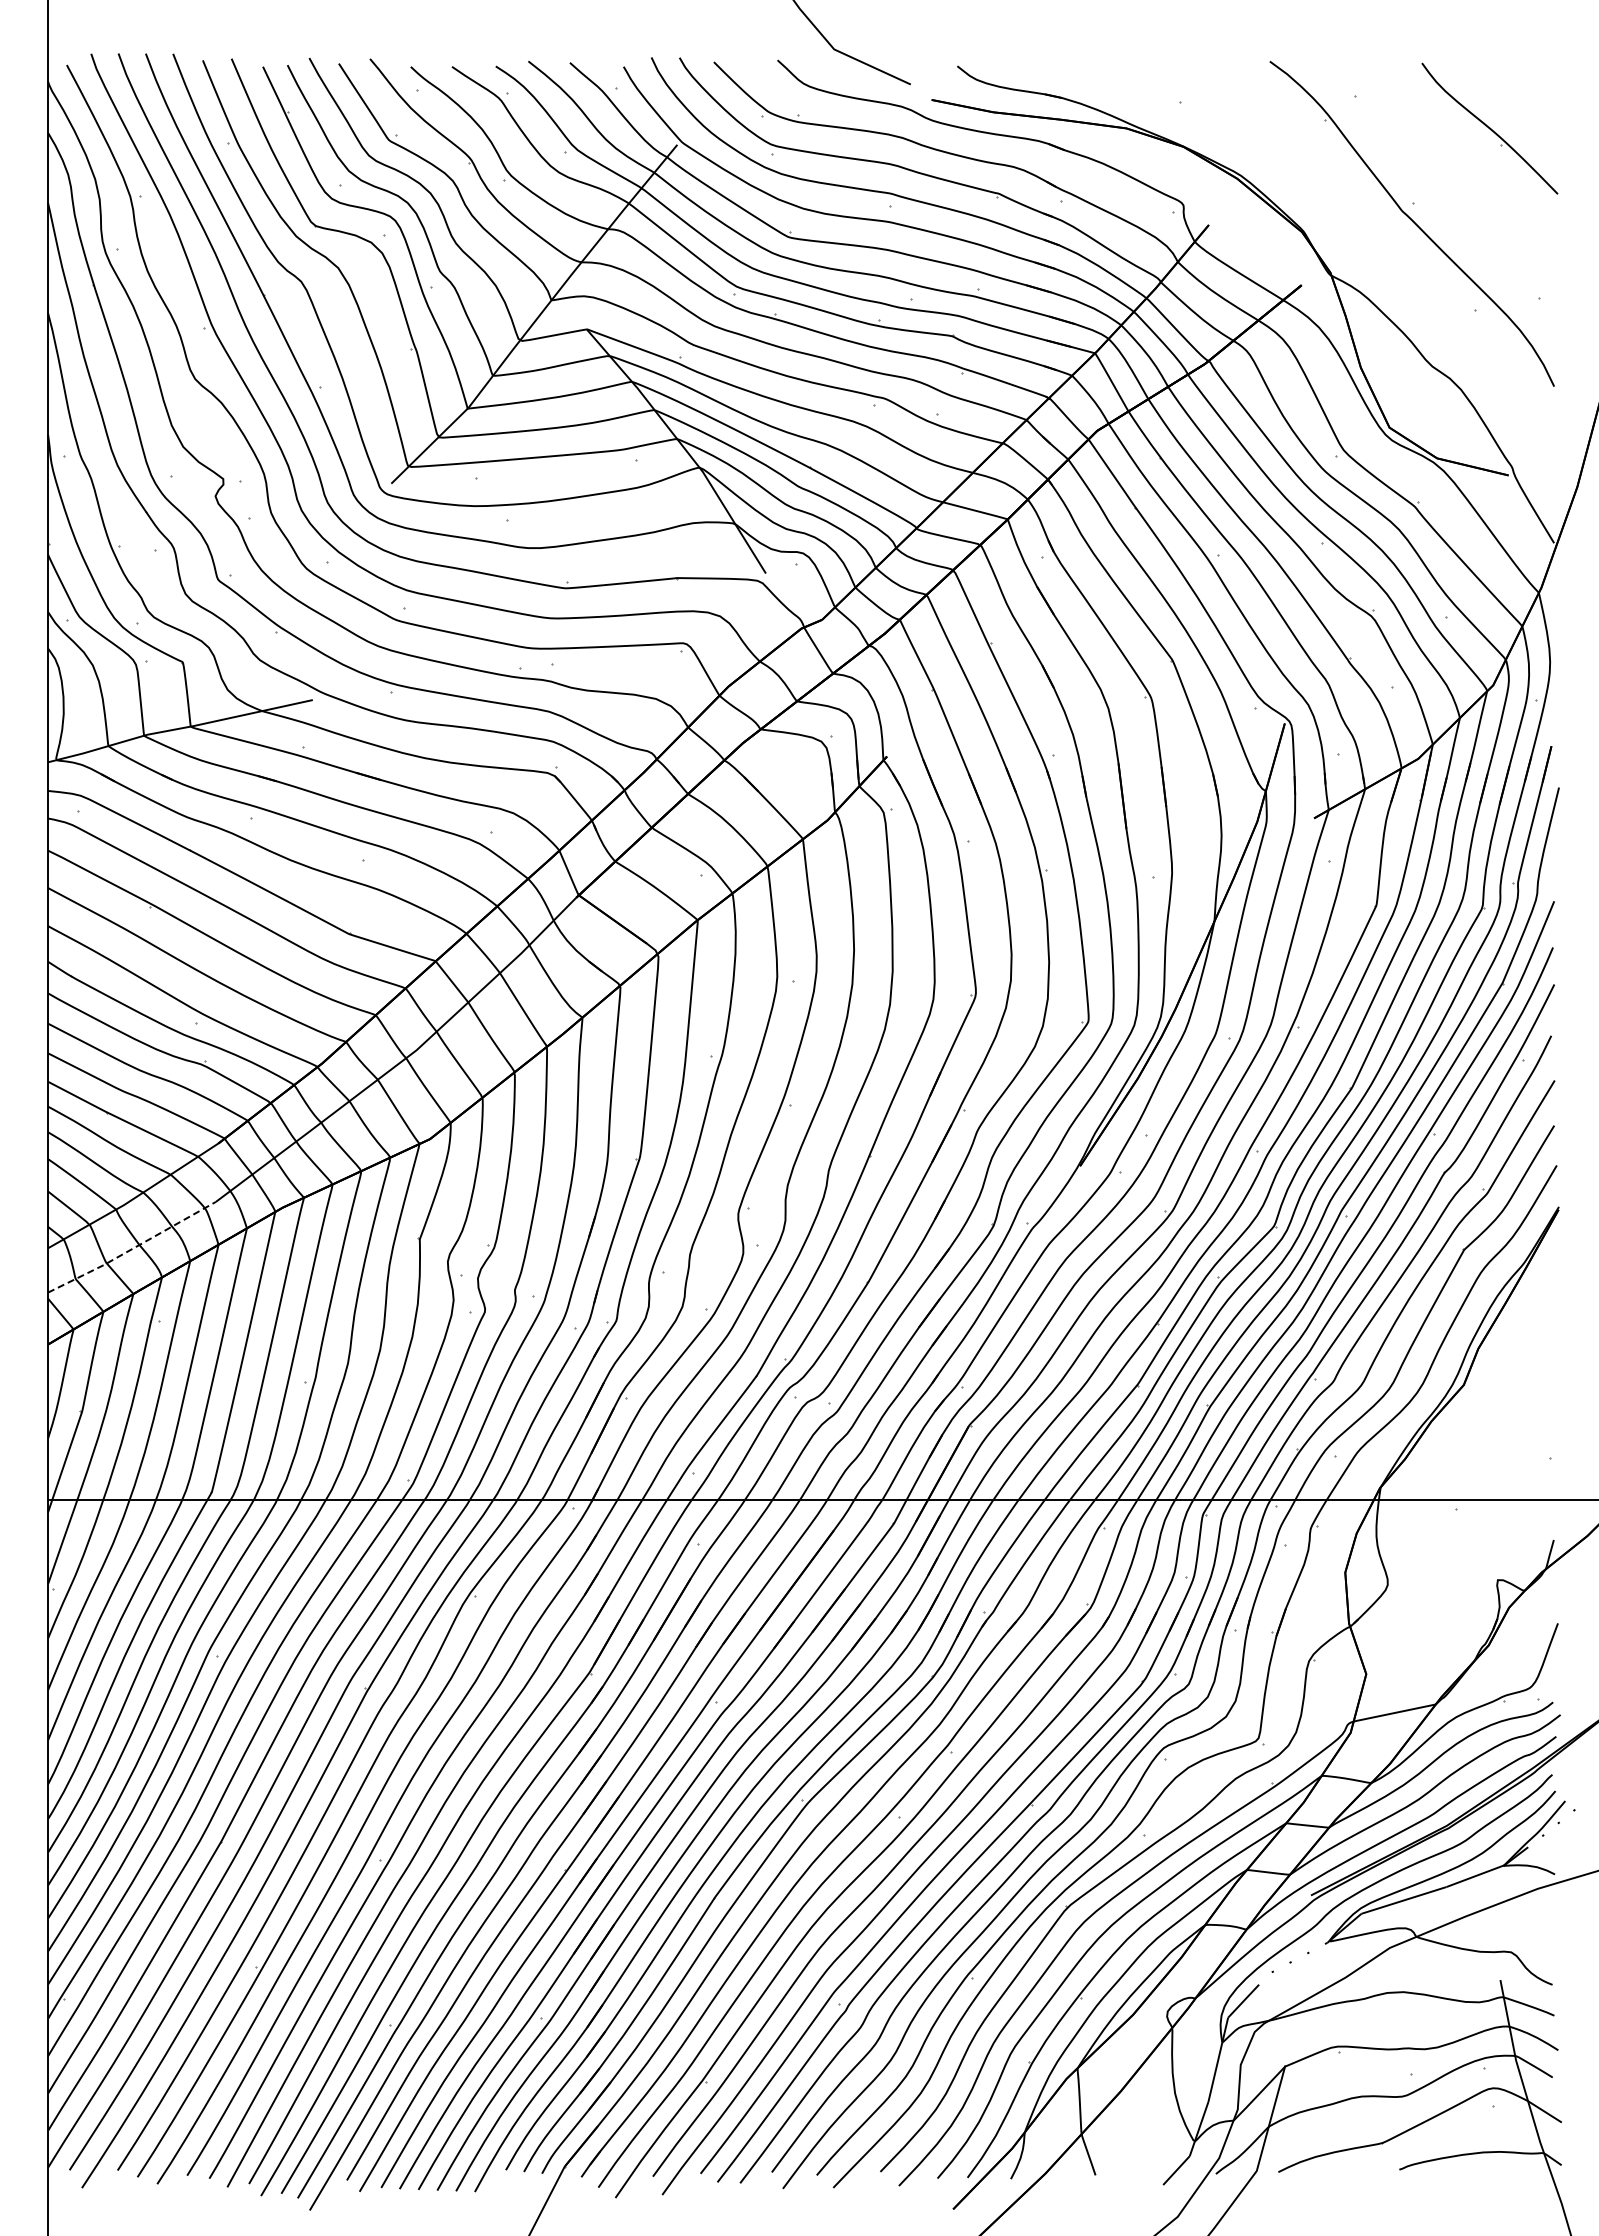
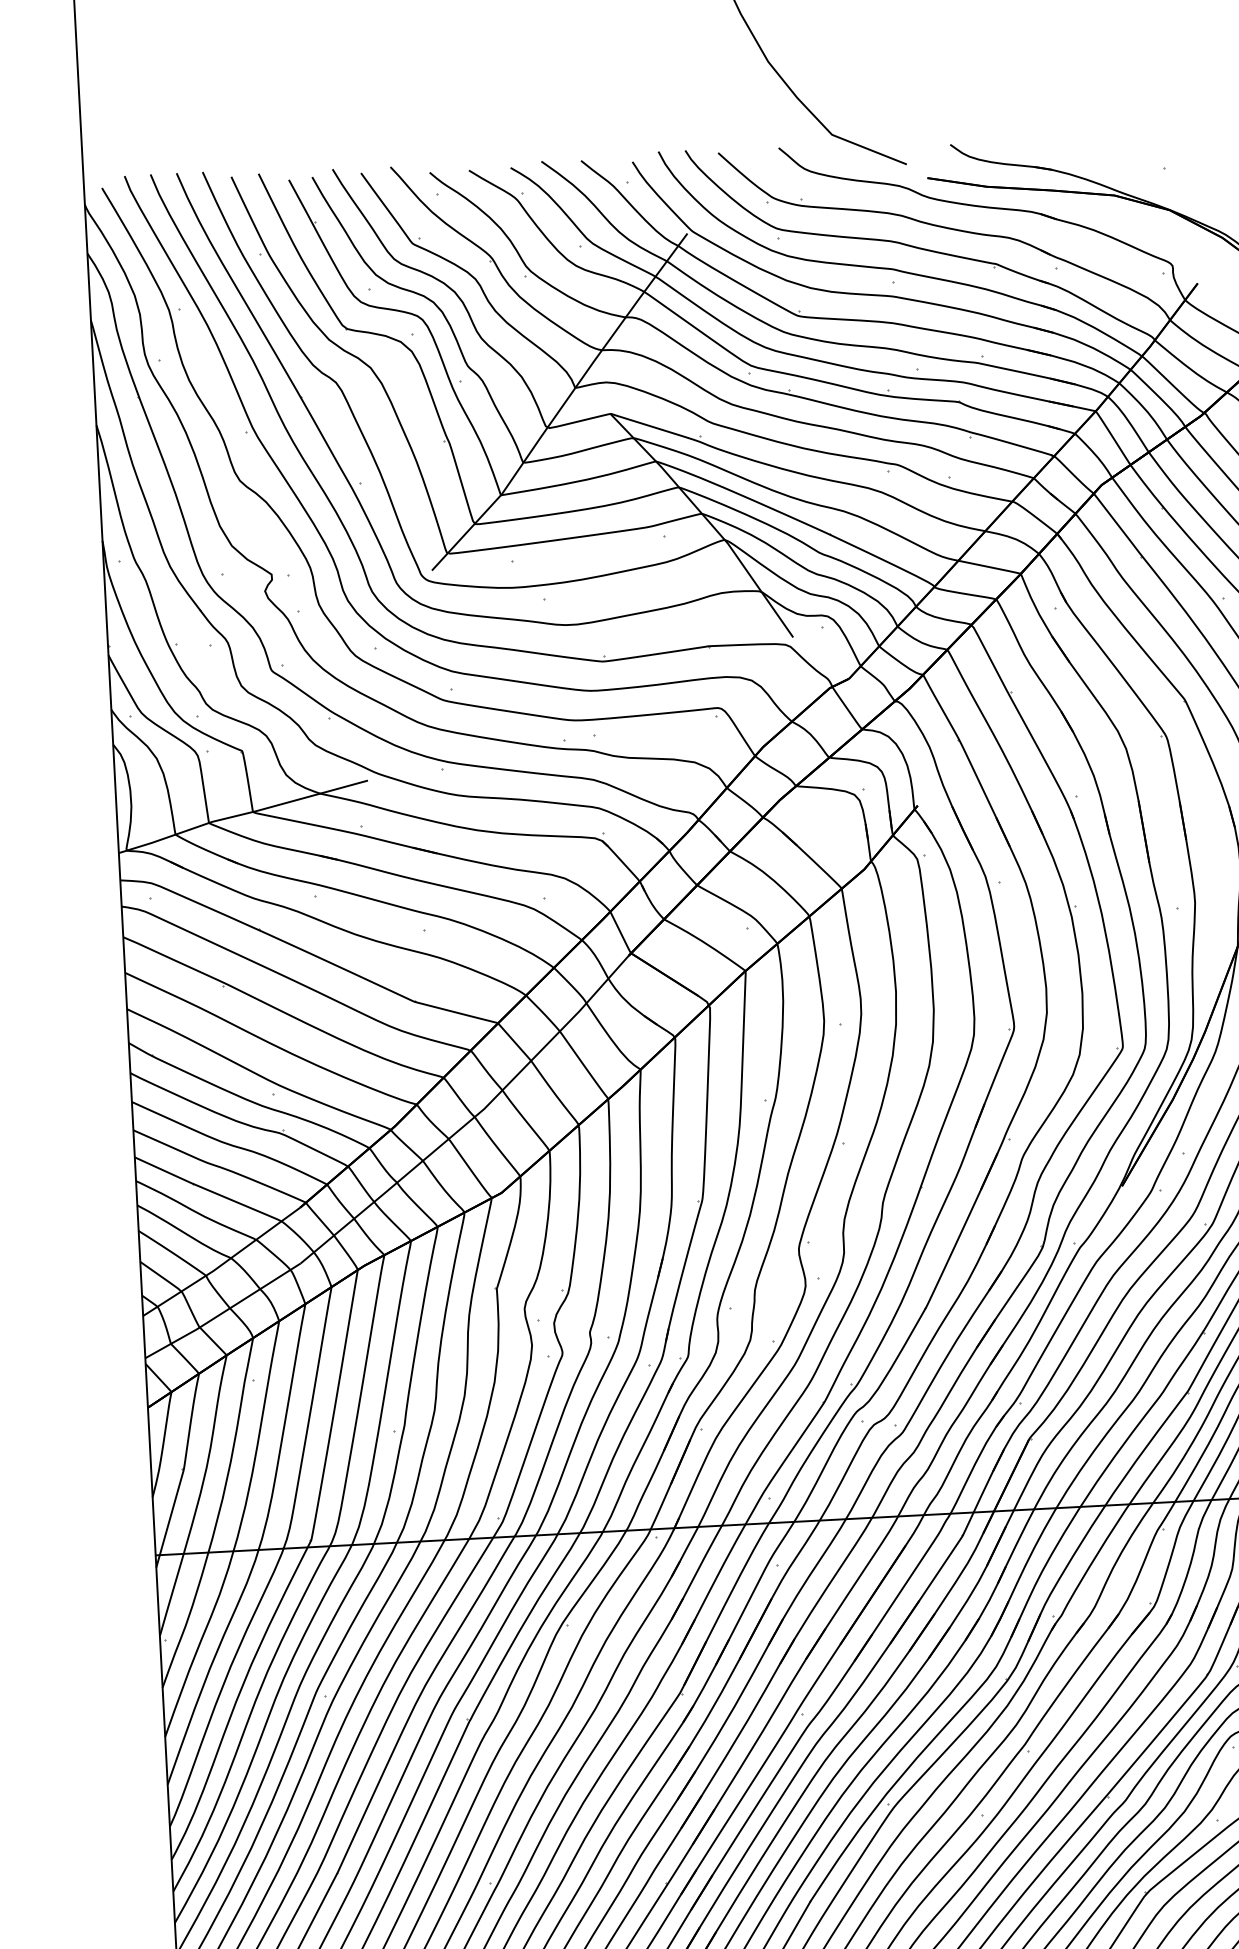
line: (132, 1248) -> (223, 1311), dashed -> solid

